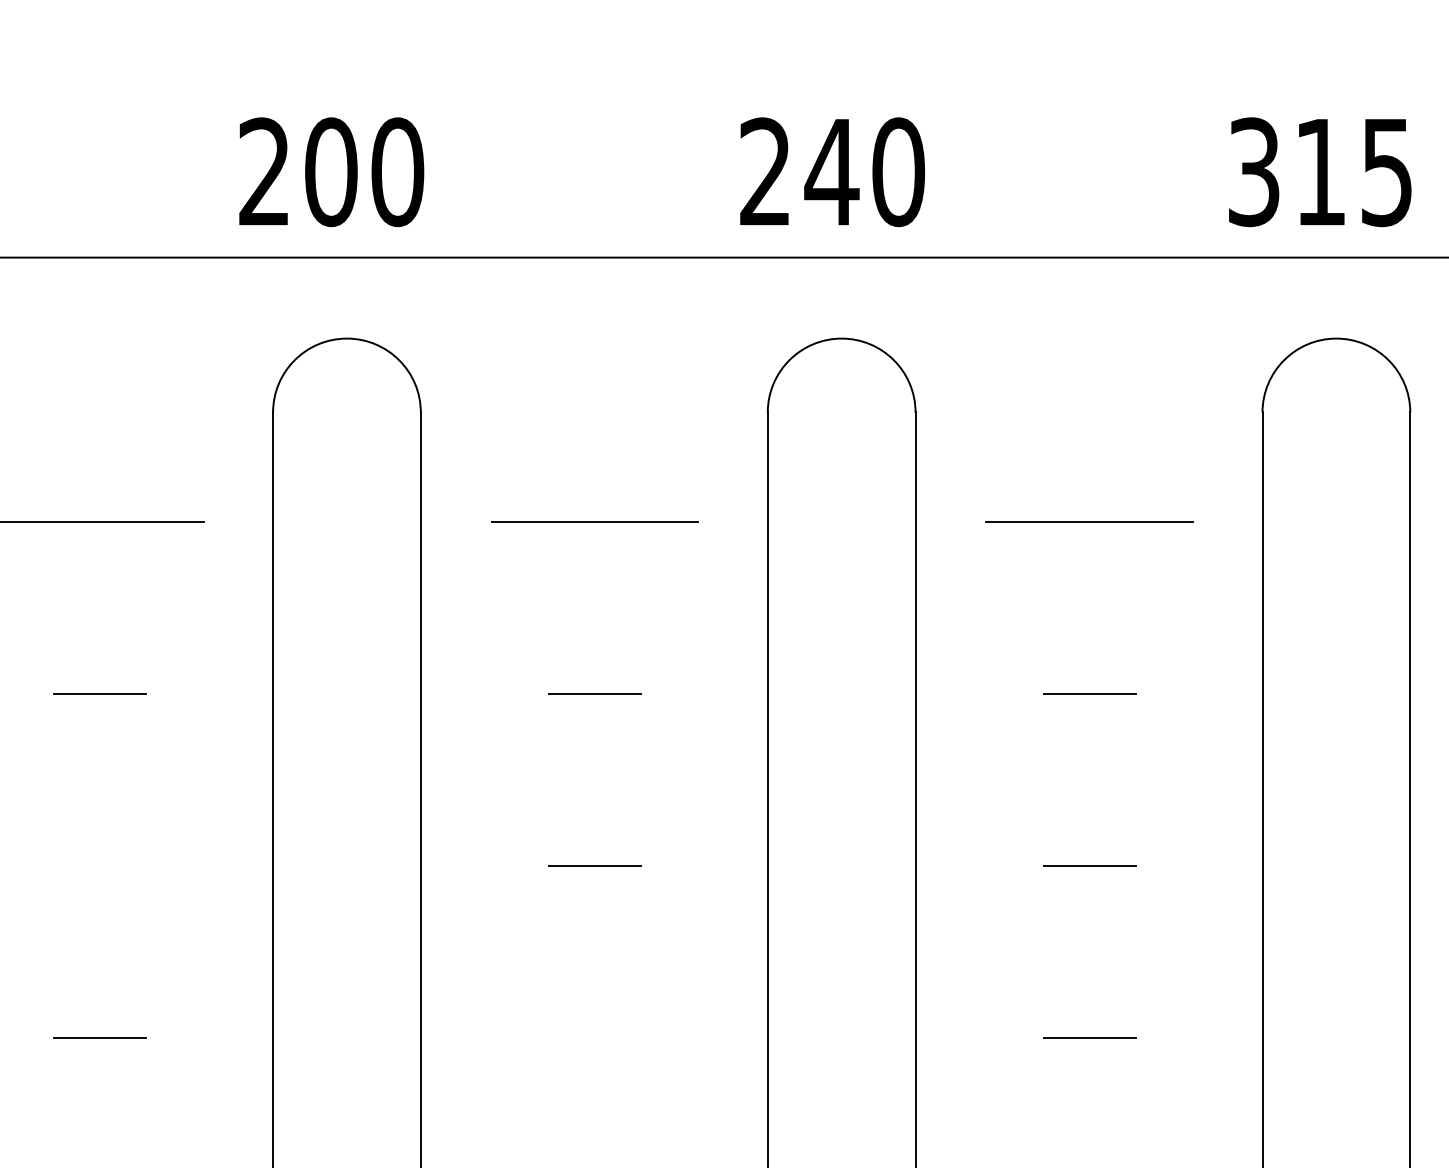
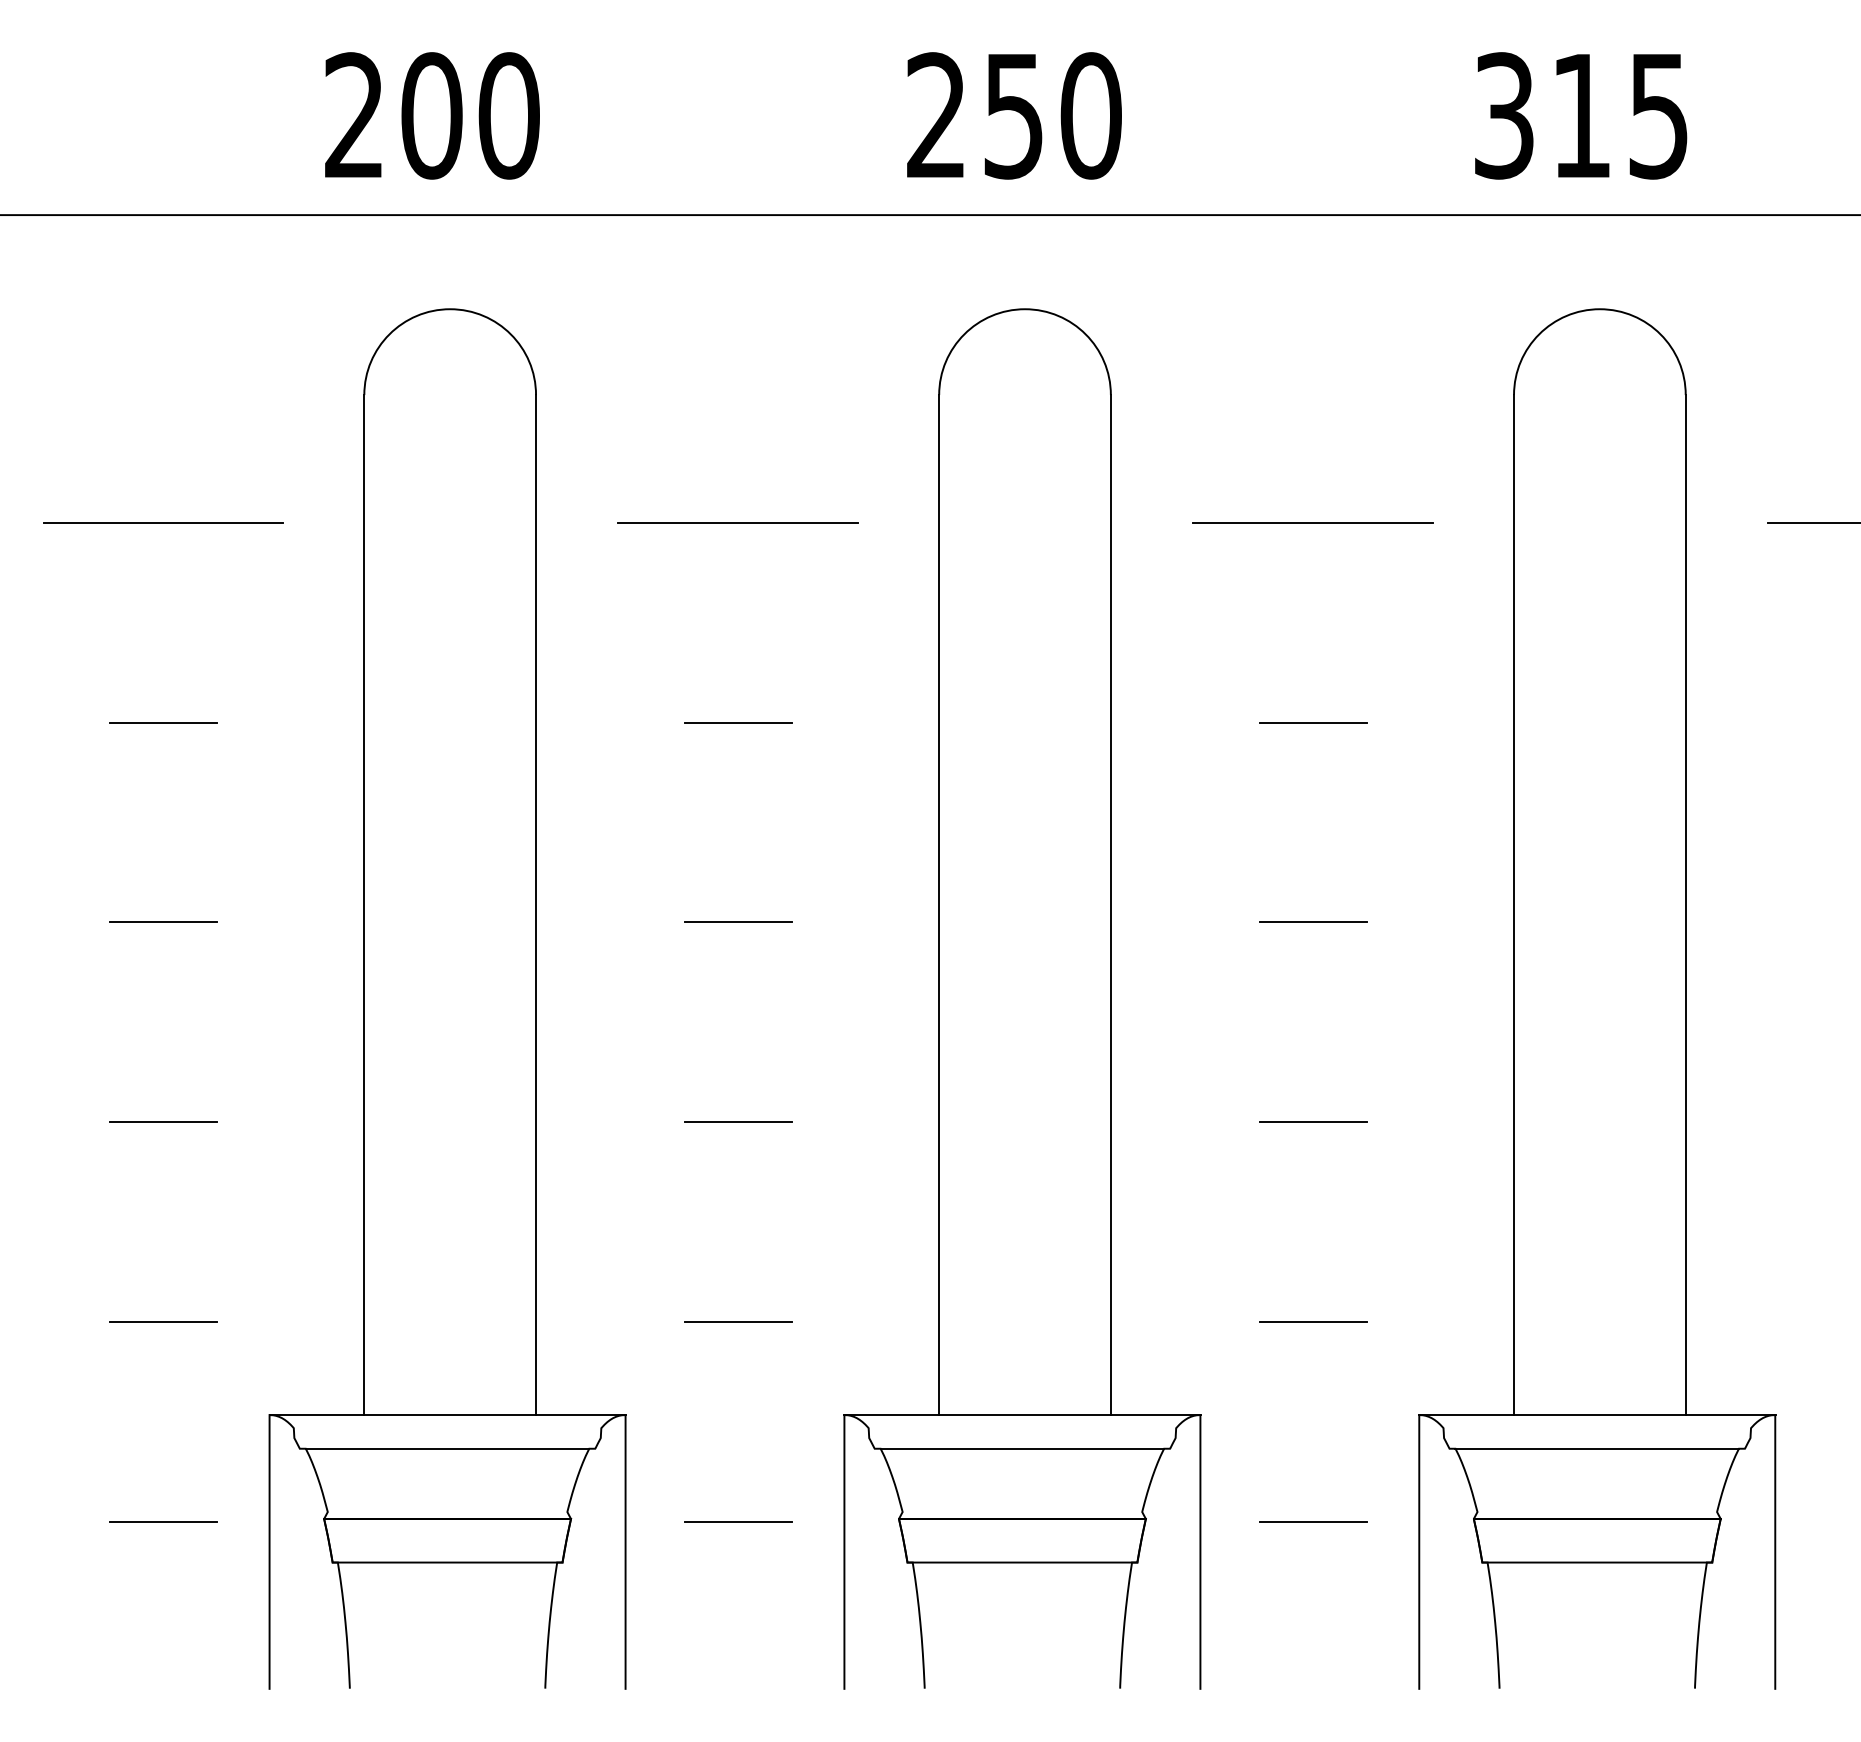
text: (831, 172) -> (1013, 116), 240 -> 250
line: (100, 866) -> (163, 922), added
line: (595, 1037) -> (738, 1121), added

